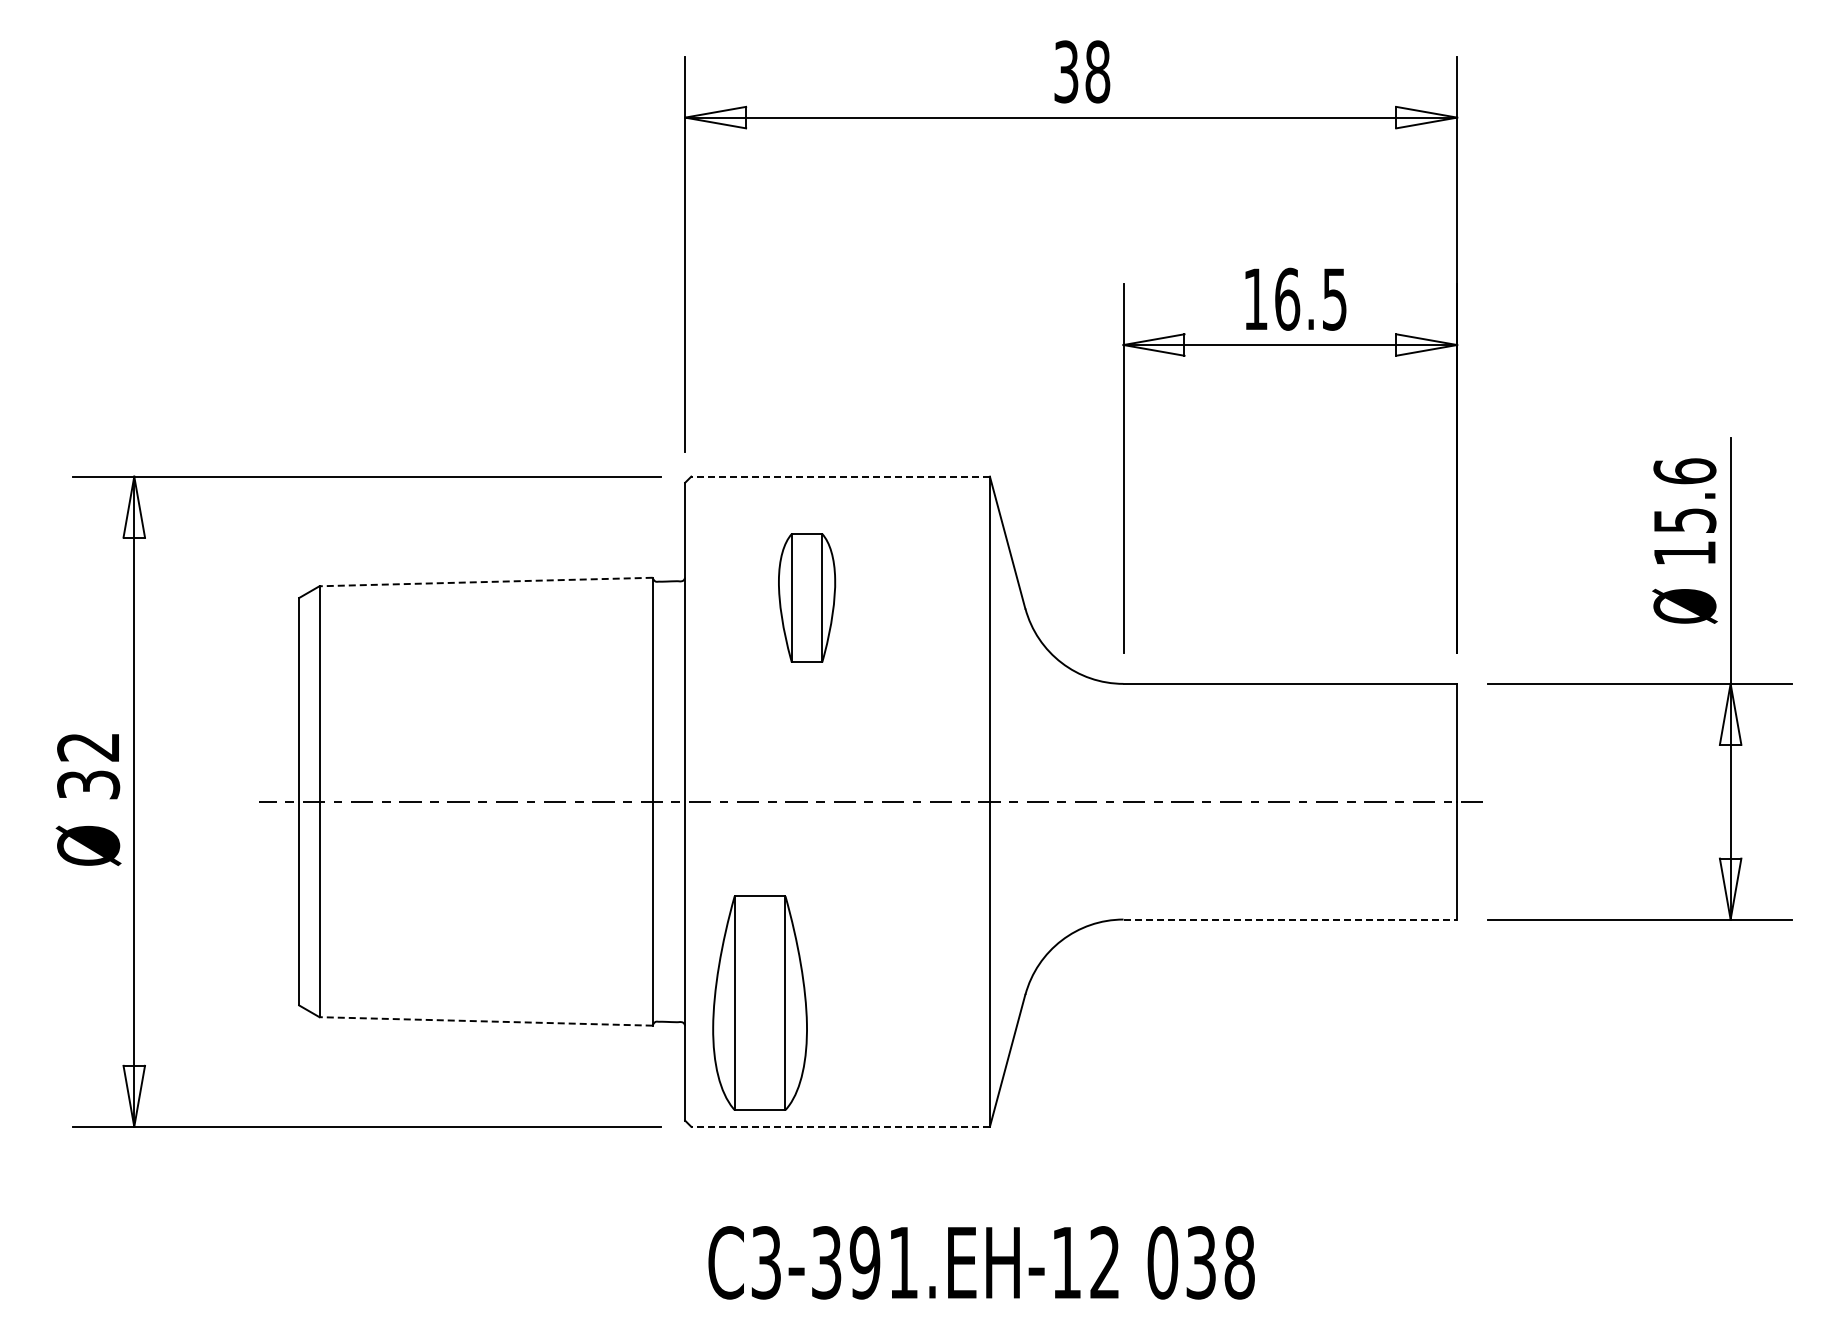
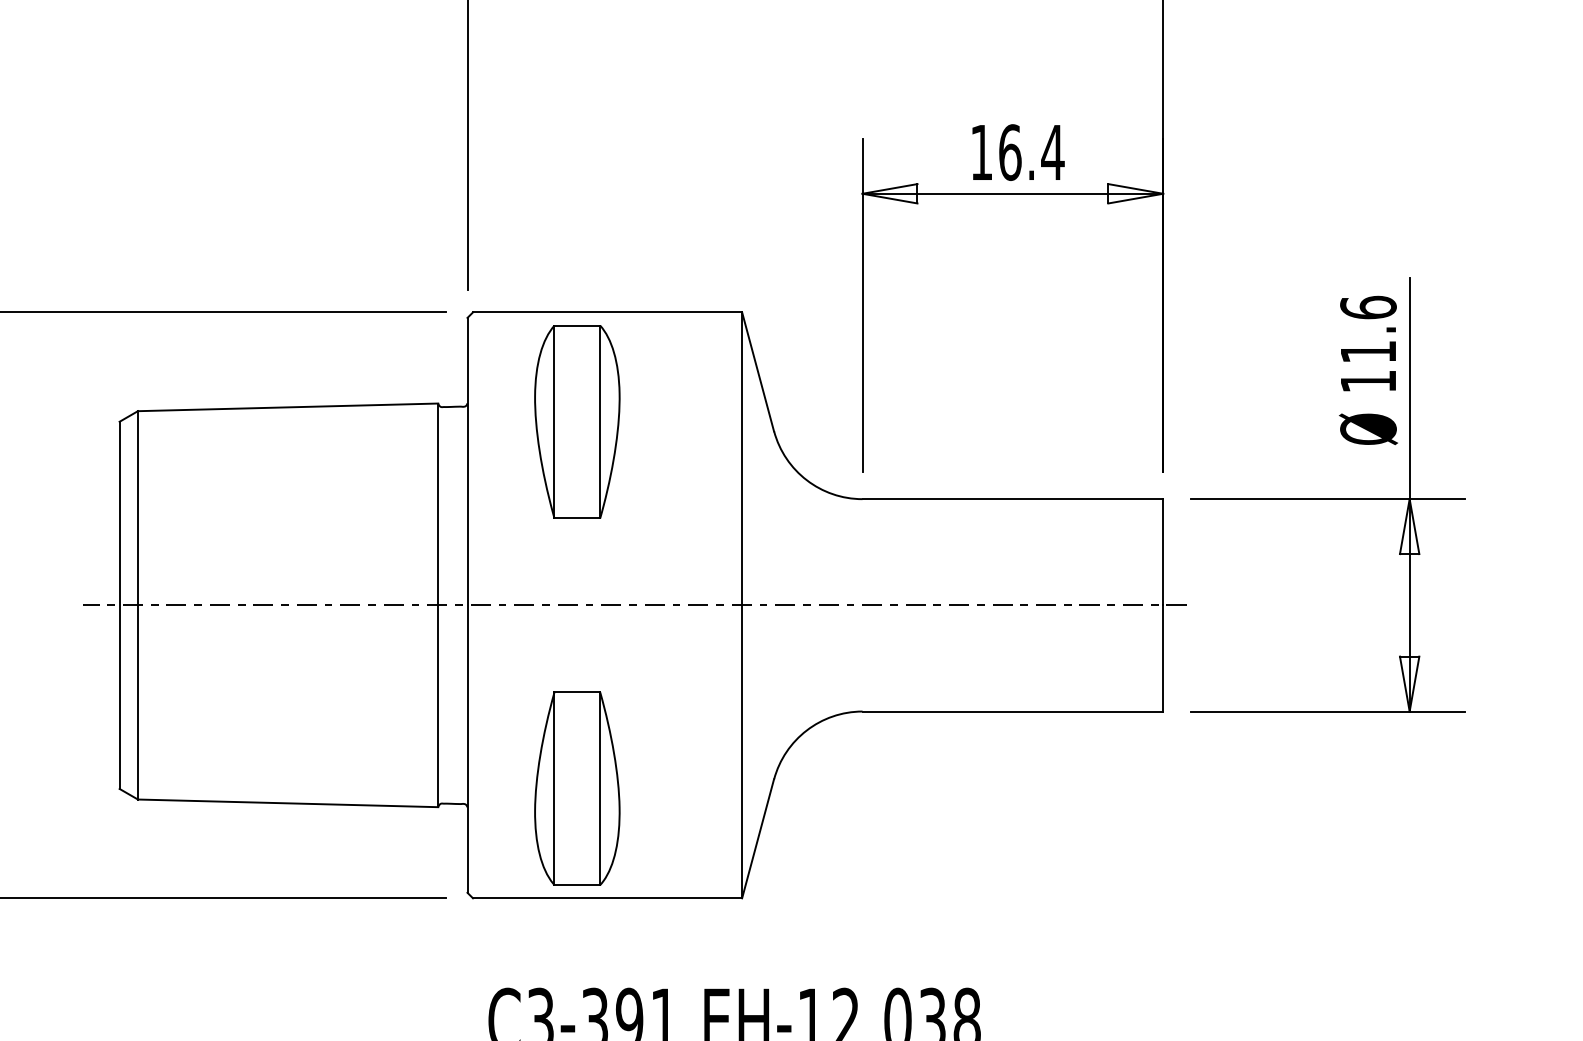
text: (1334, 299) -> (1052, 152), 16.5 -> 16.4
line: (840, 476) -> (607, 312), dashed -> solid
text: (1685, 520) -> (1368, 351), 15.6 -> 11.6
line: (486, 582) -> (288, 407), dashed -> solid
part: (806, 597) -> (576, 421), size x1.67
line: (1290, 919) -> (1013, 711), dashed -> solid
part: (759, 1002) -> (576, 788), moved
line: (486, 1021) -> (288, 803), dashed -> solid
line: (840, 1126) -> (607, 898), dashed -> solid

